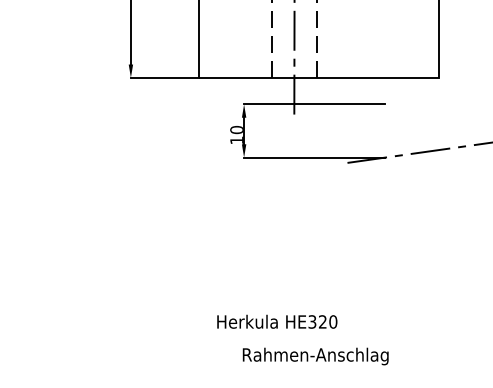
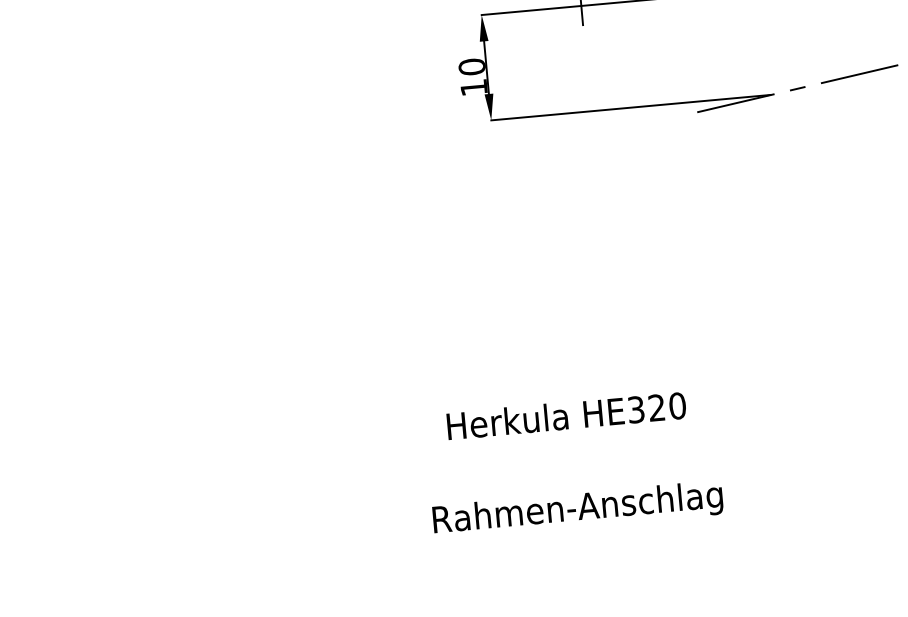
text: (277, 321) -> (566, 415), moved
text: (315, 356) -> (577, 510), moved

